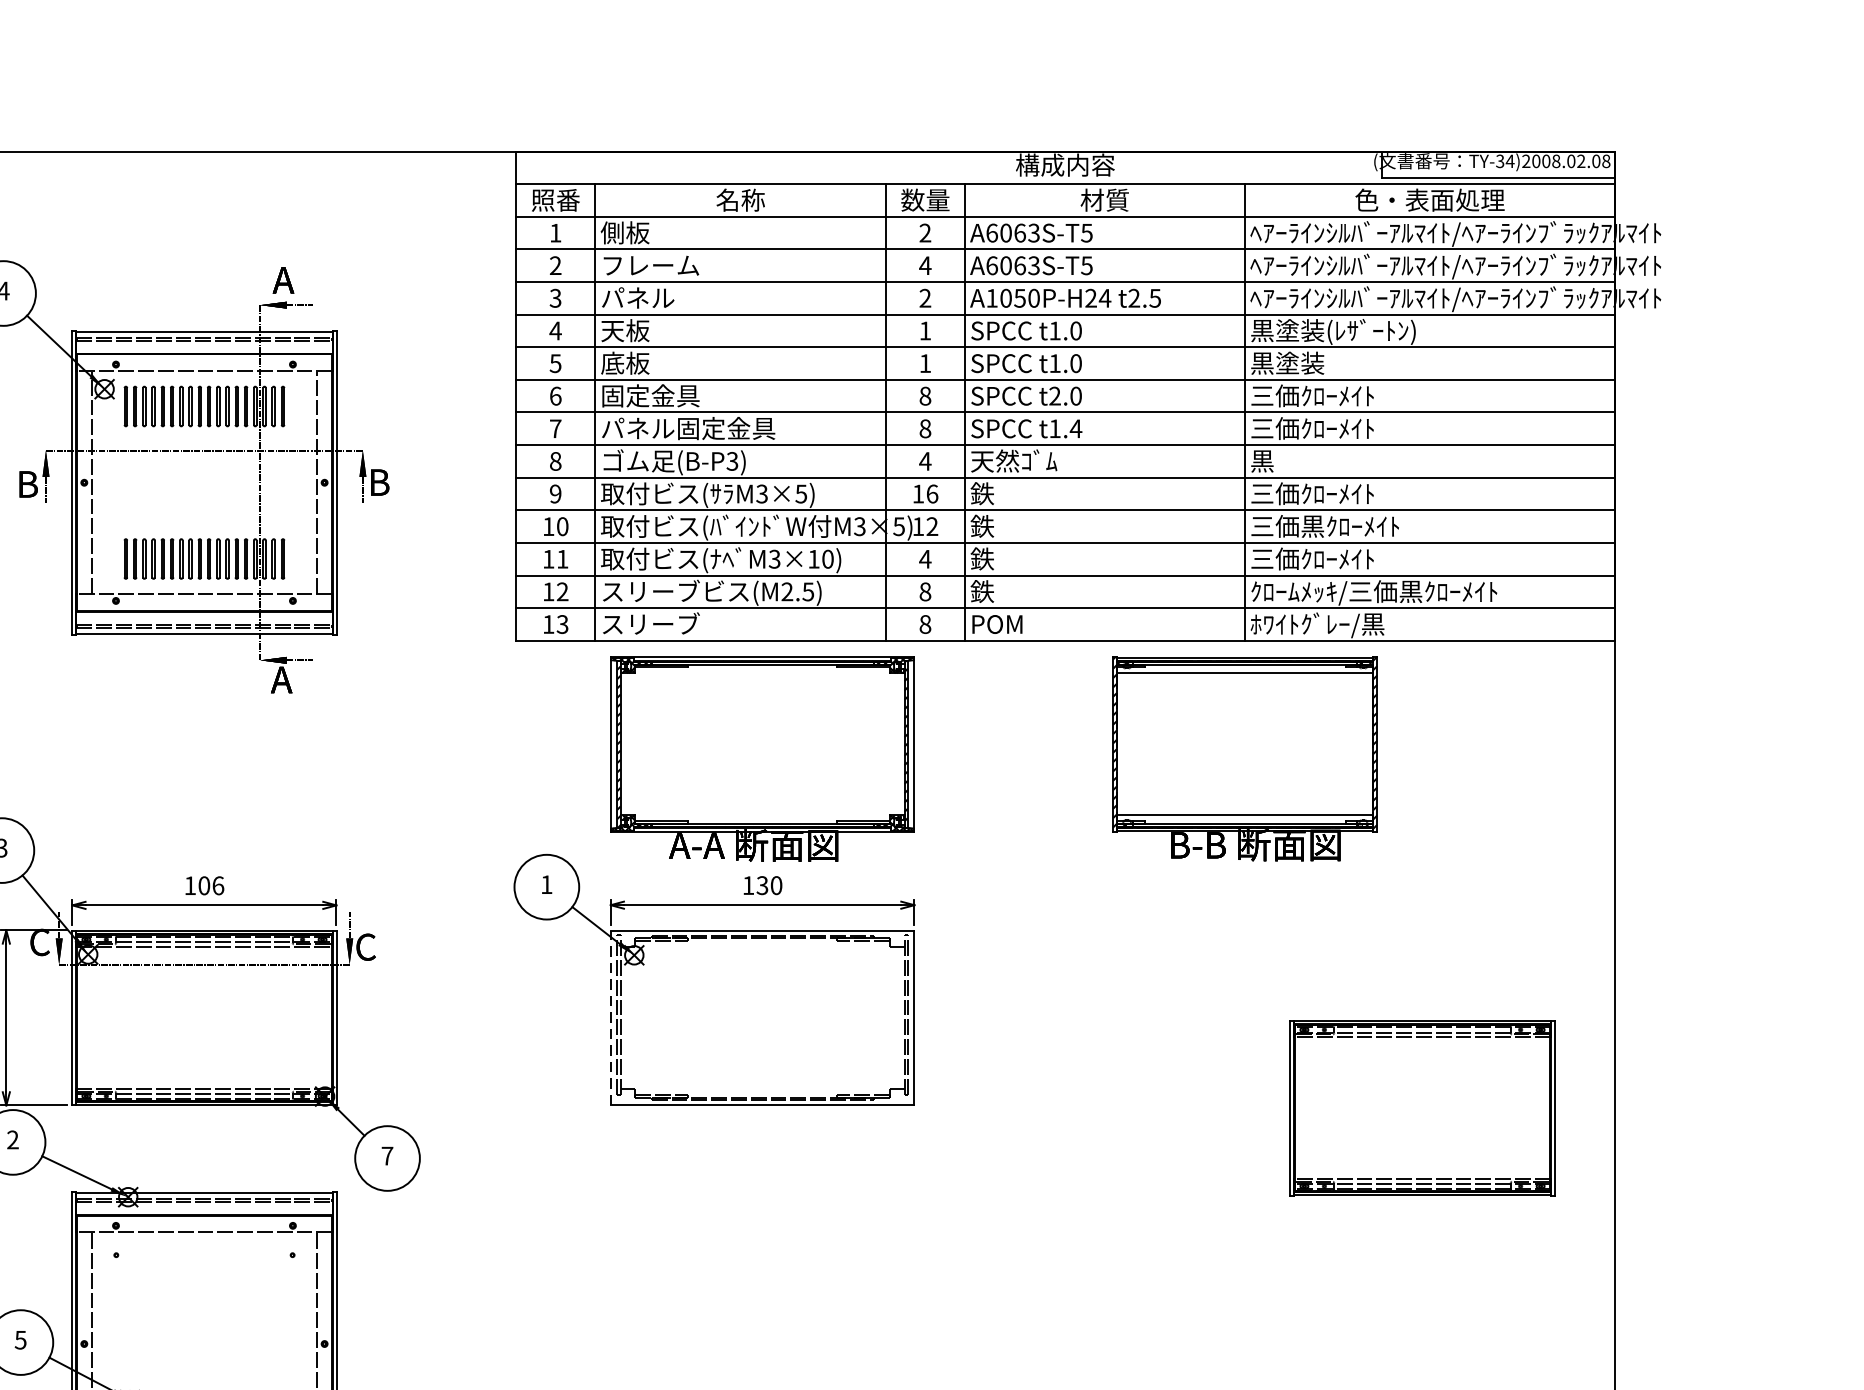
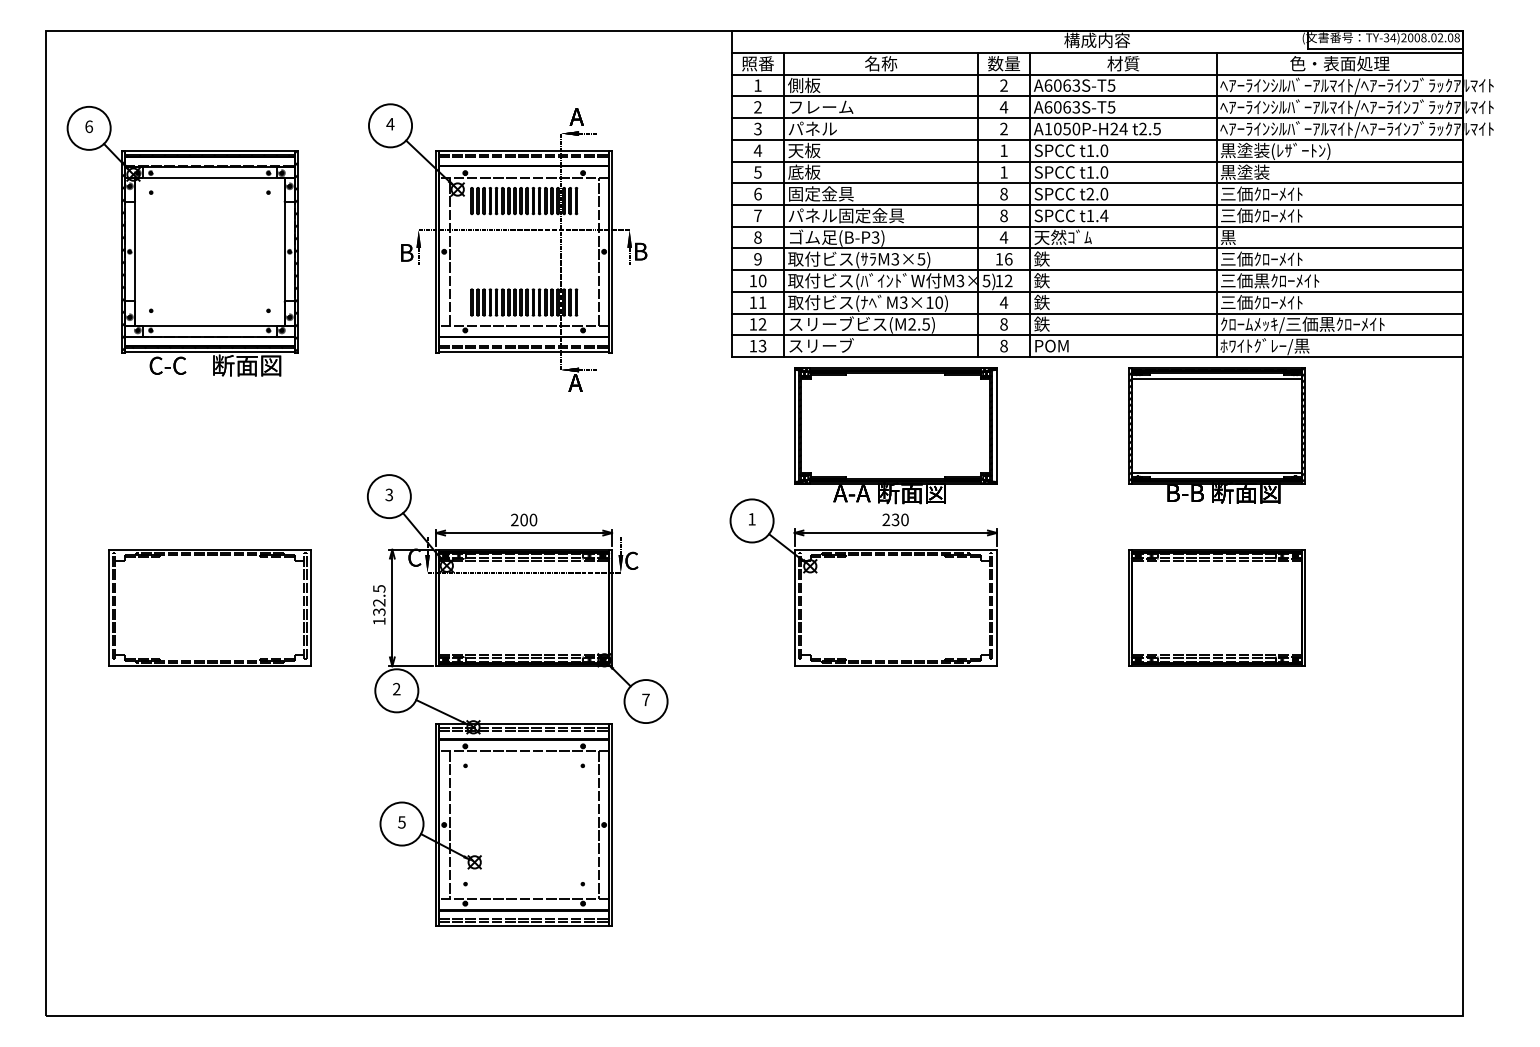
text: (204, 884) -> (524, 519), 106 -> 200
text: (748, 884) -> (886, 519), 130 -> 230
line: (610, 1017) -> (794, 607), dashed -> solid
part: (1421, 1107) -> (1216, 607), moved

